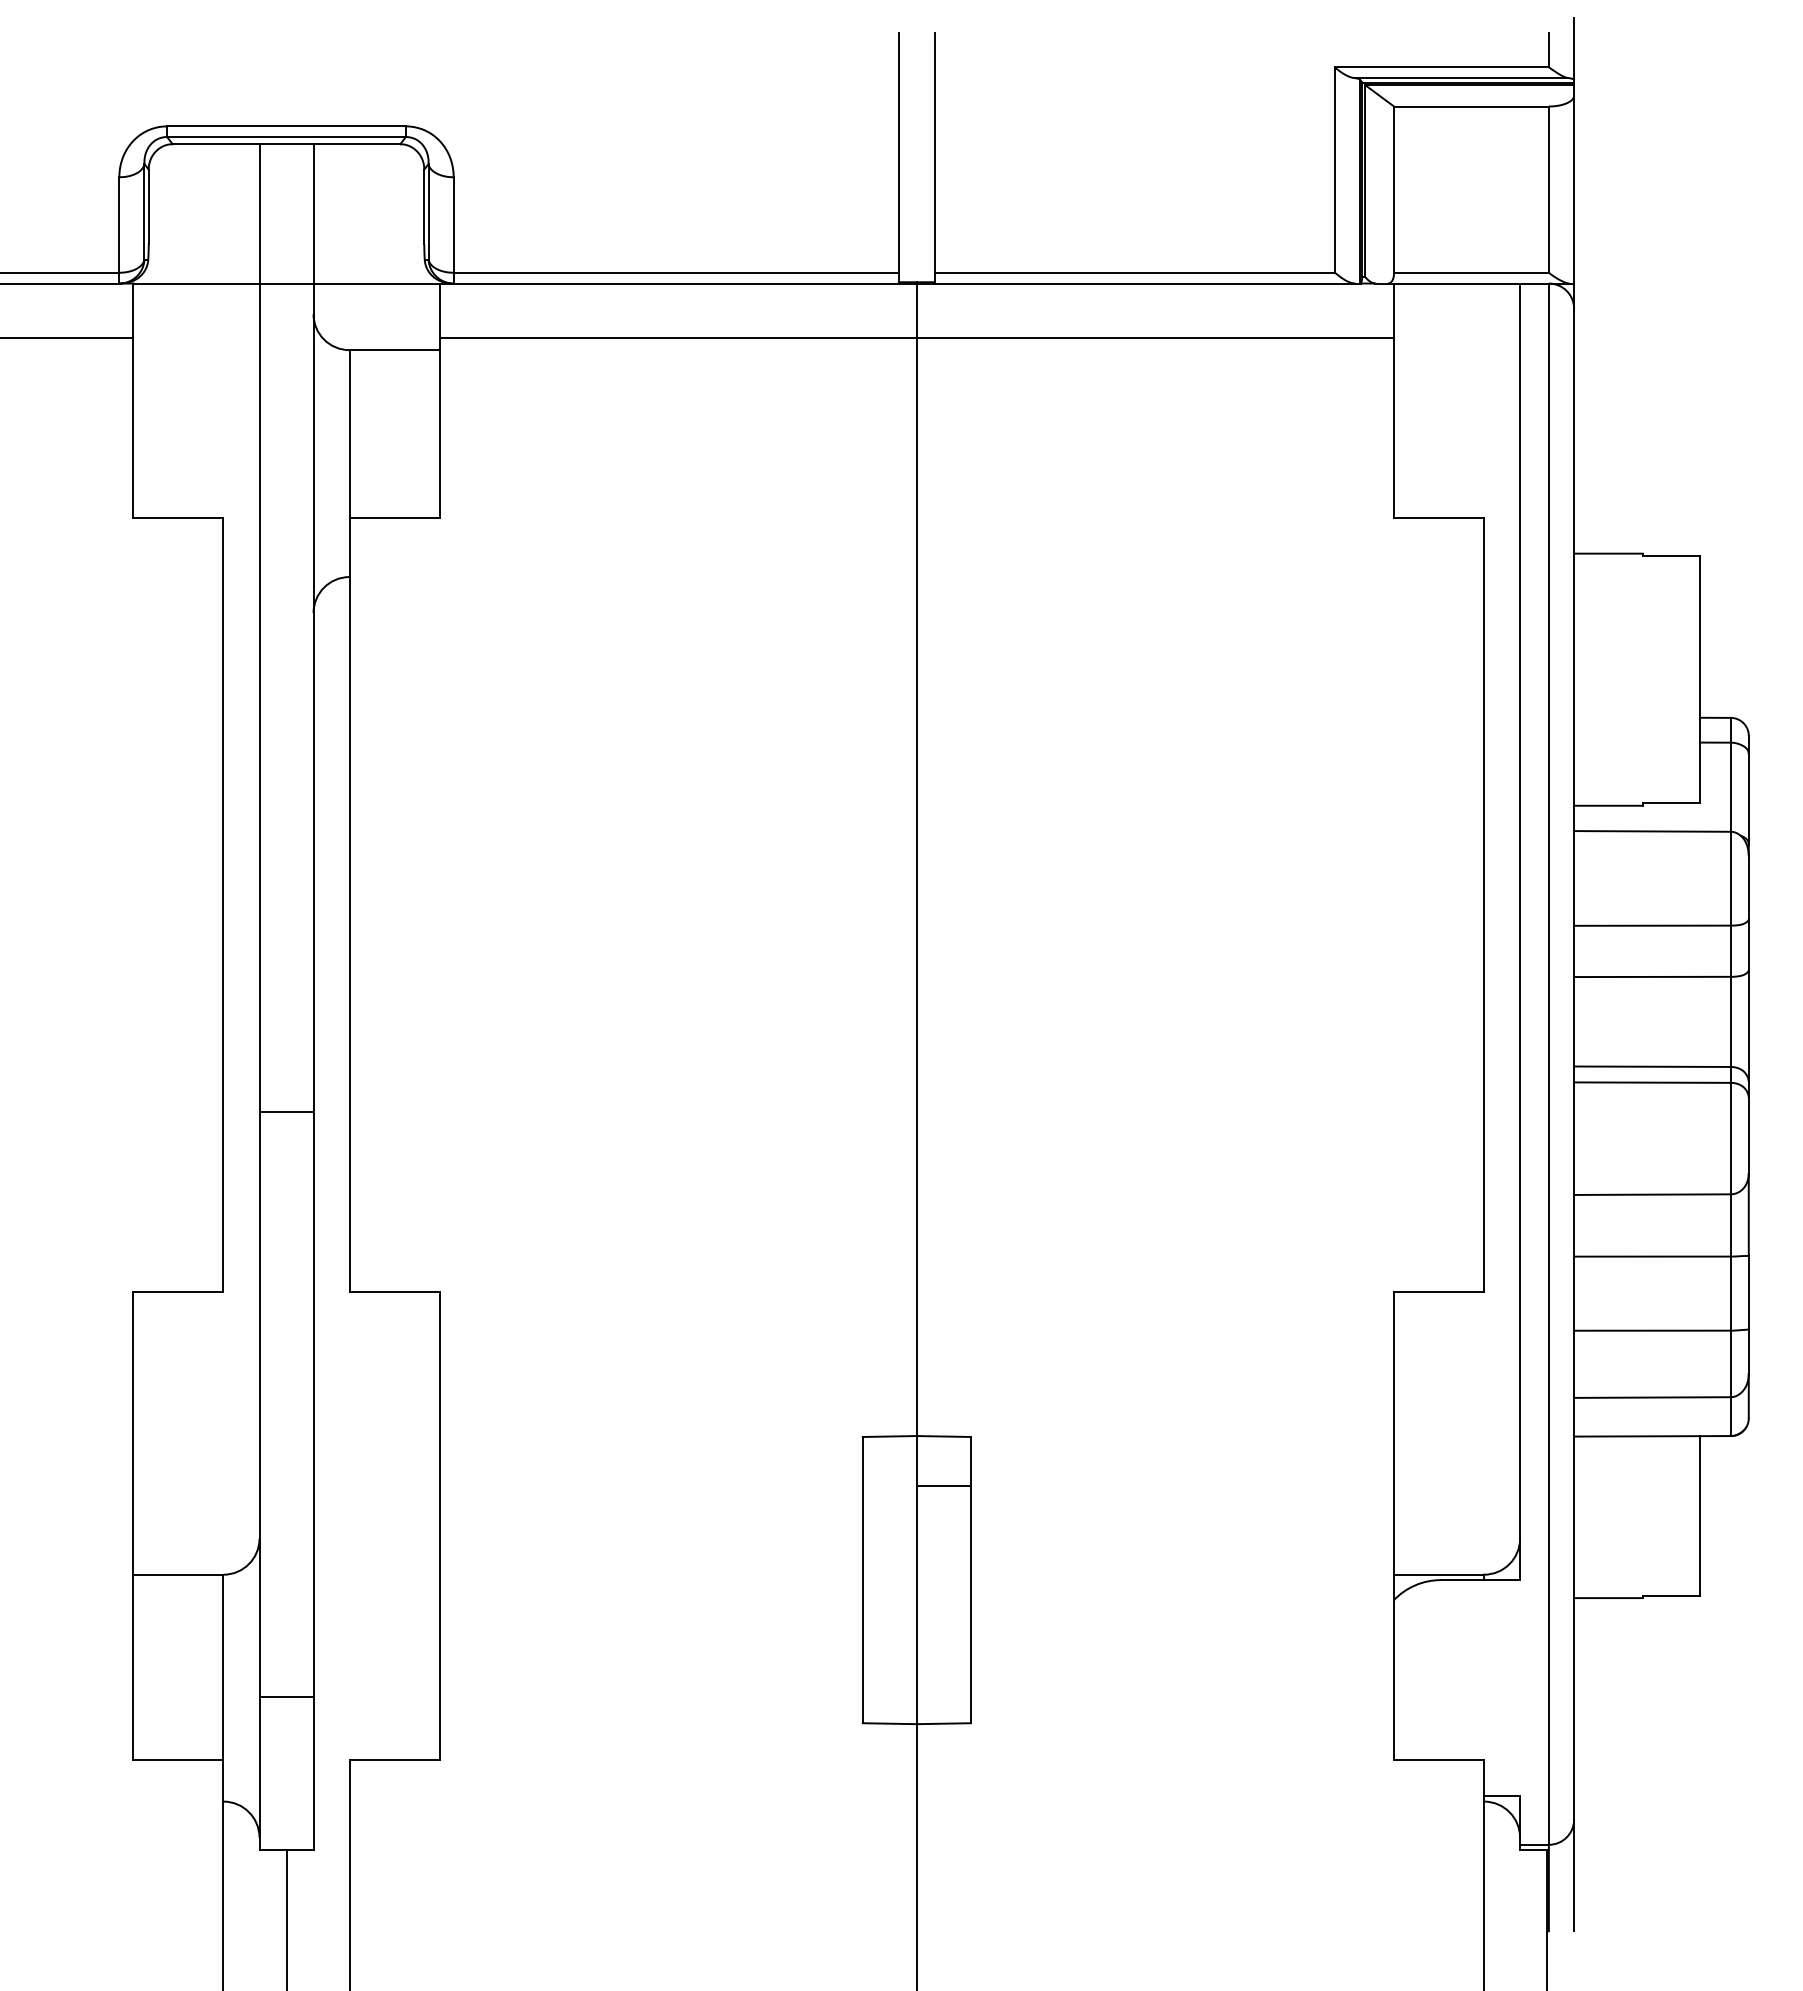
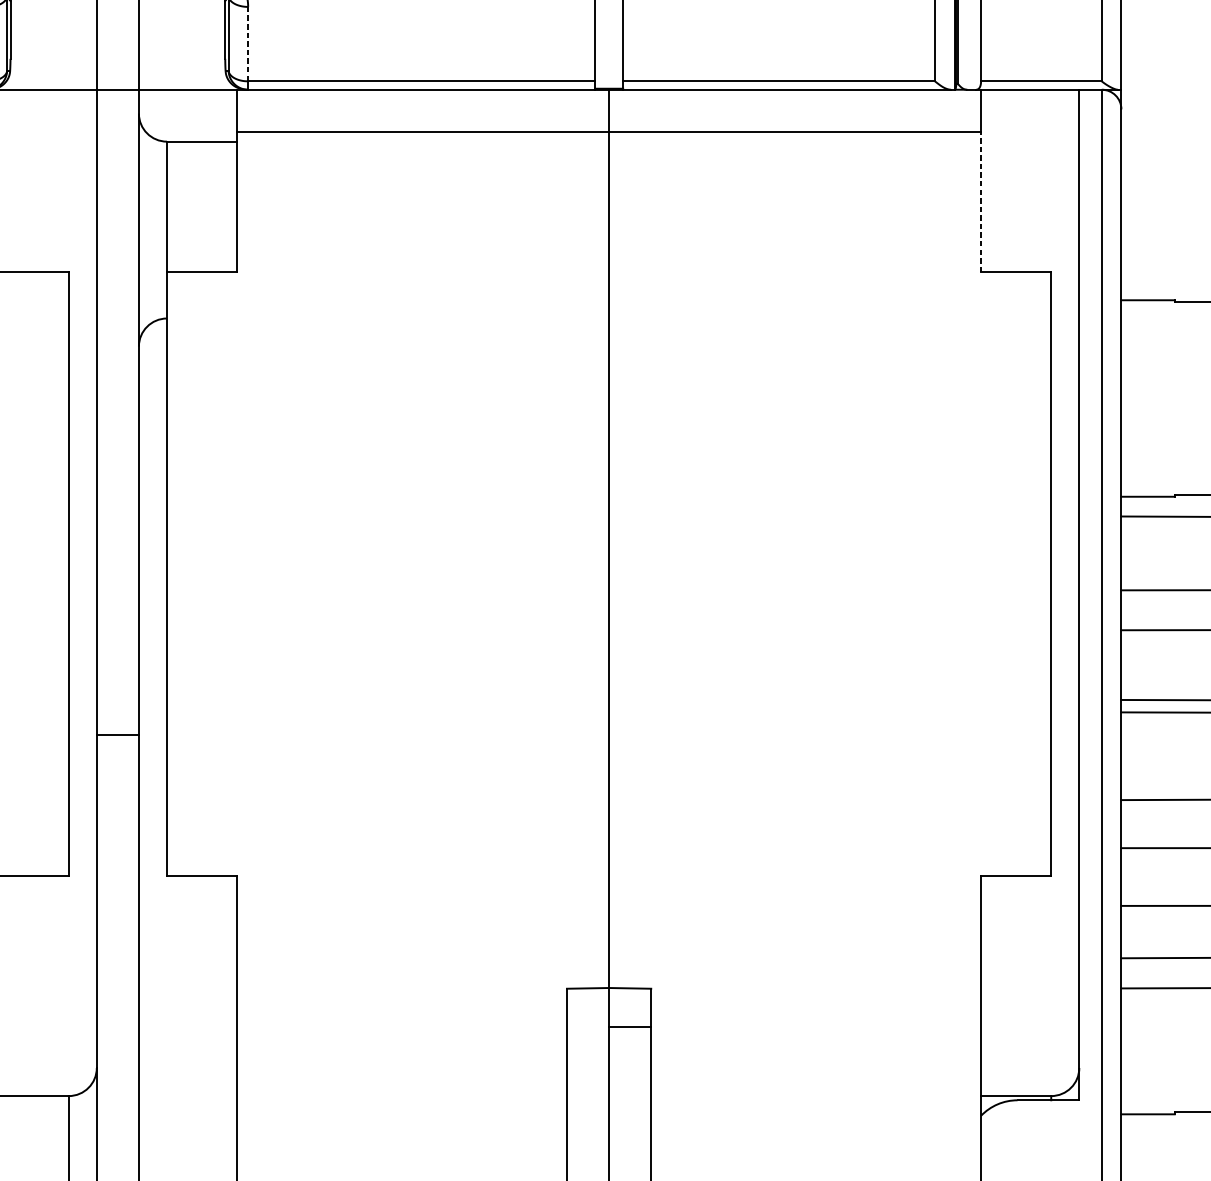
line: (453, 225) -> (248, 44), solid -> dashed
line: (1394, 427) -> (981, 201), solid -> dashed

